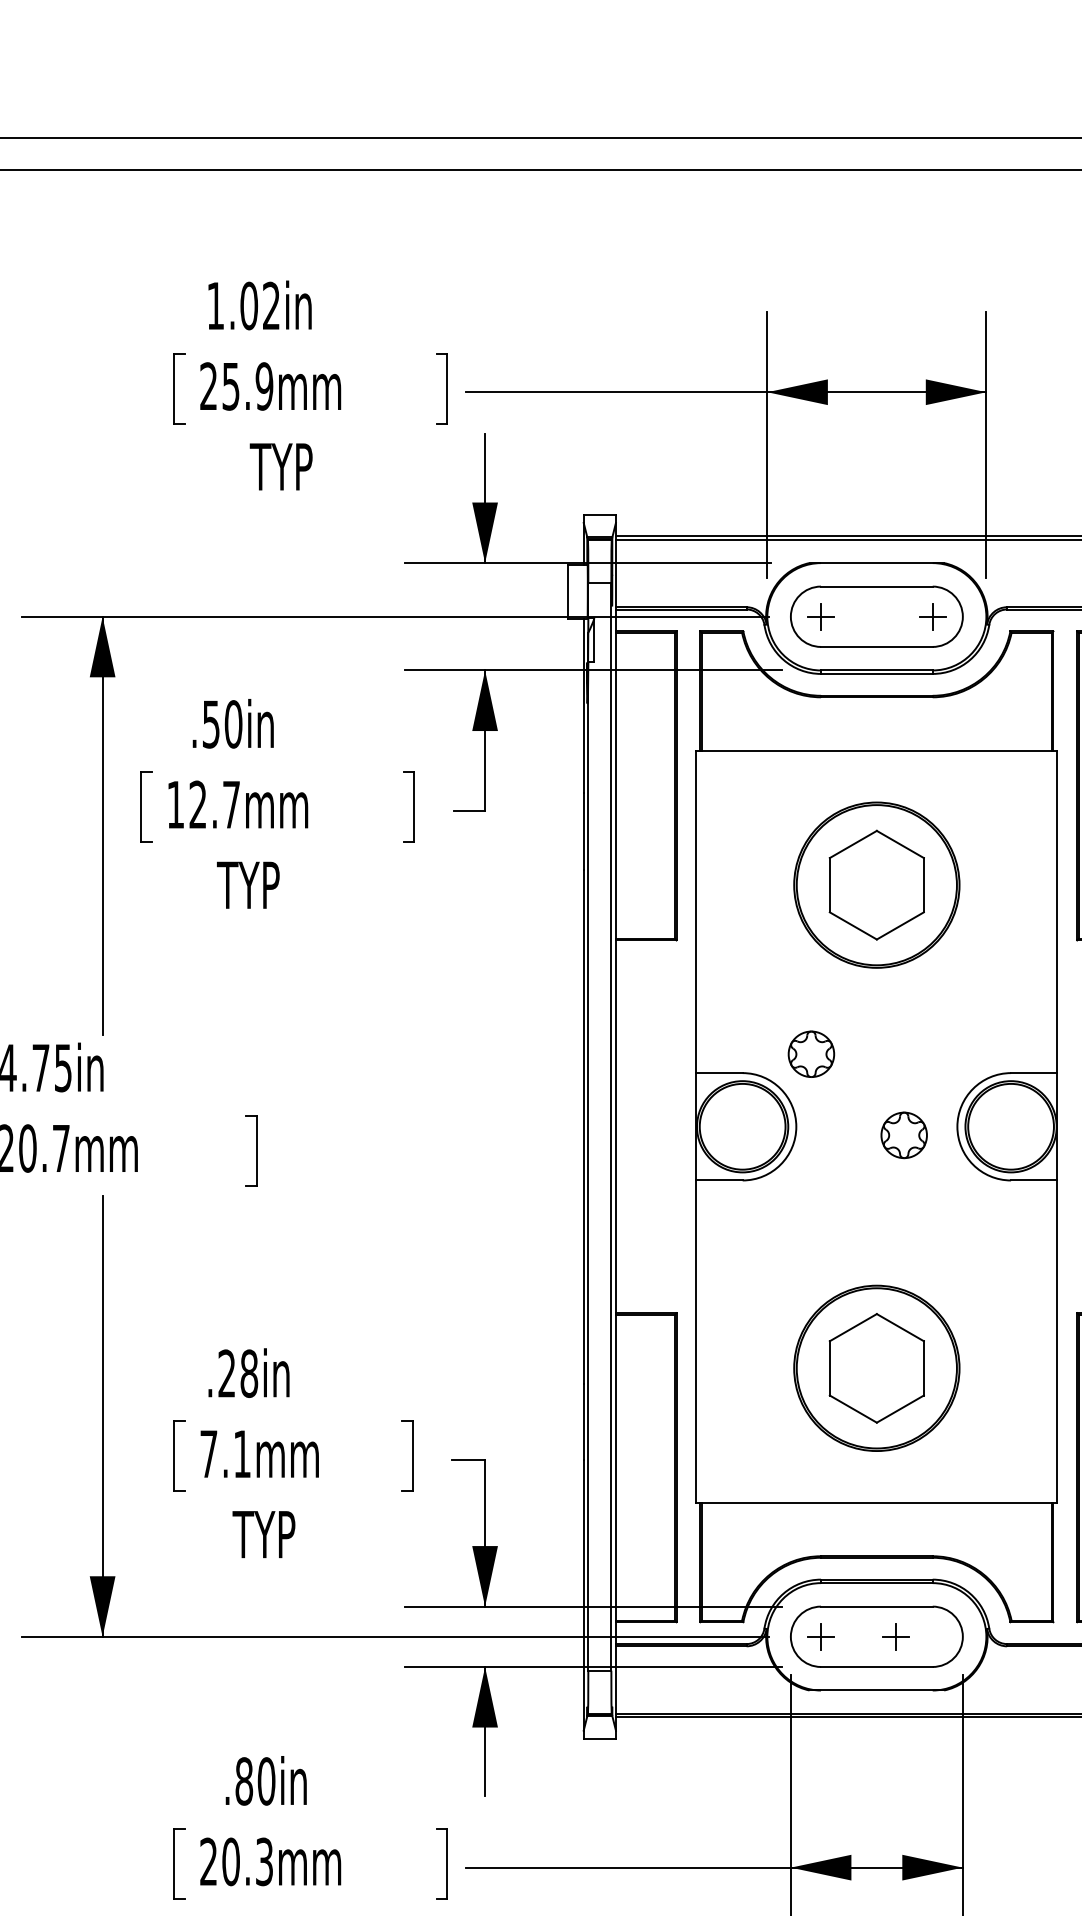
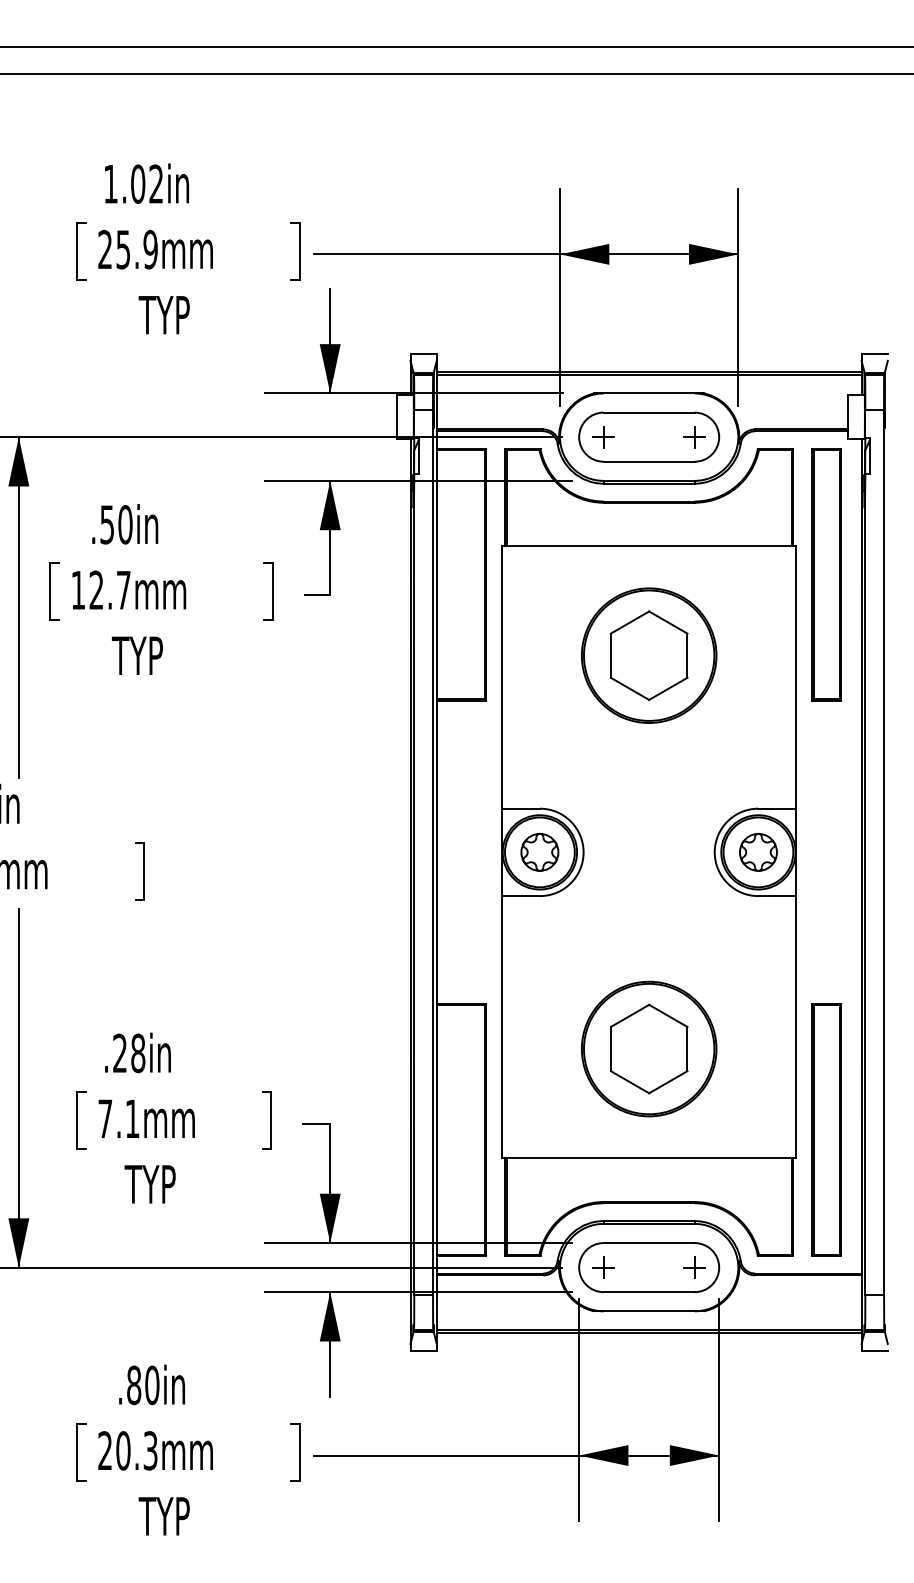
part: (810, 1053) -> (539, 851), moved
part: (904, 1134) -> (758, 851), moved
part: (895, 1636) -> (694, 1267), moved

